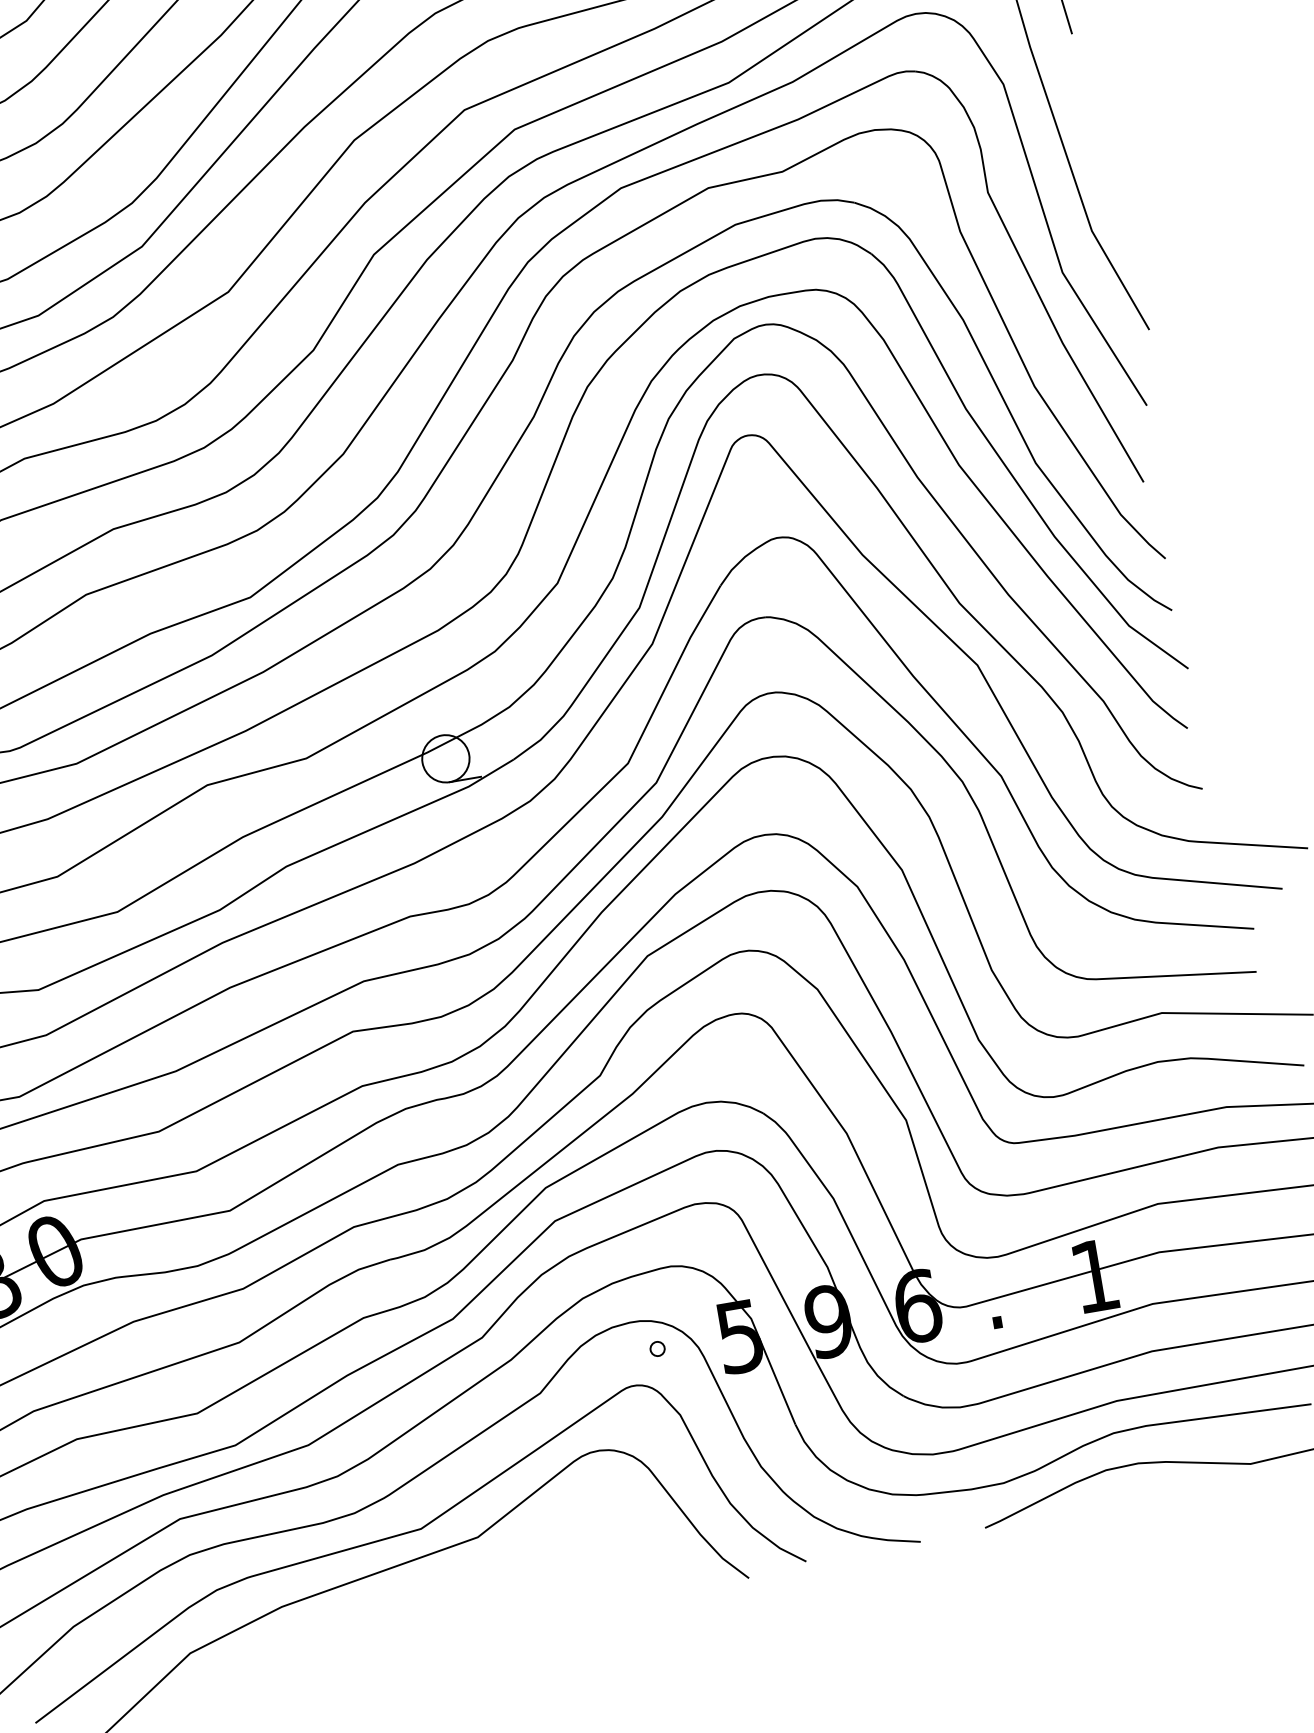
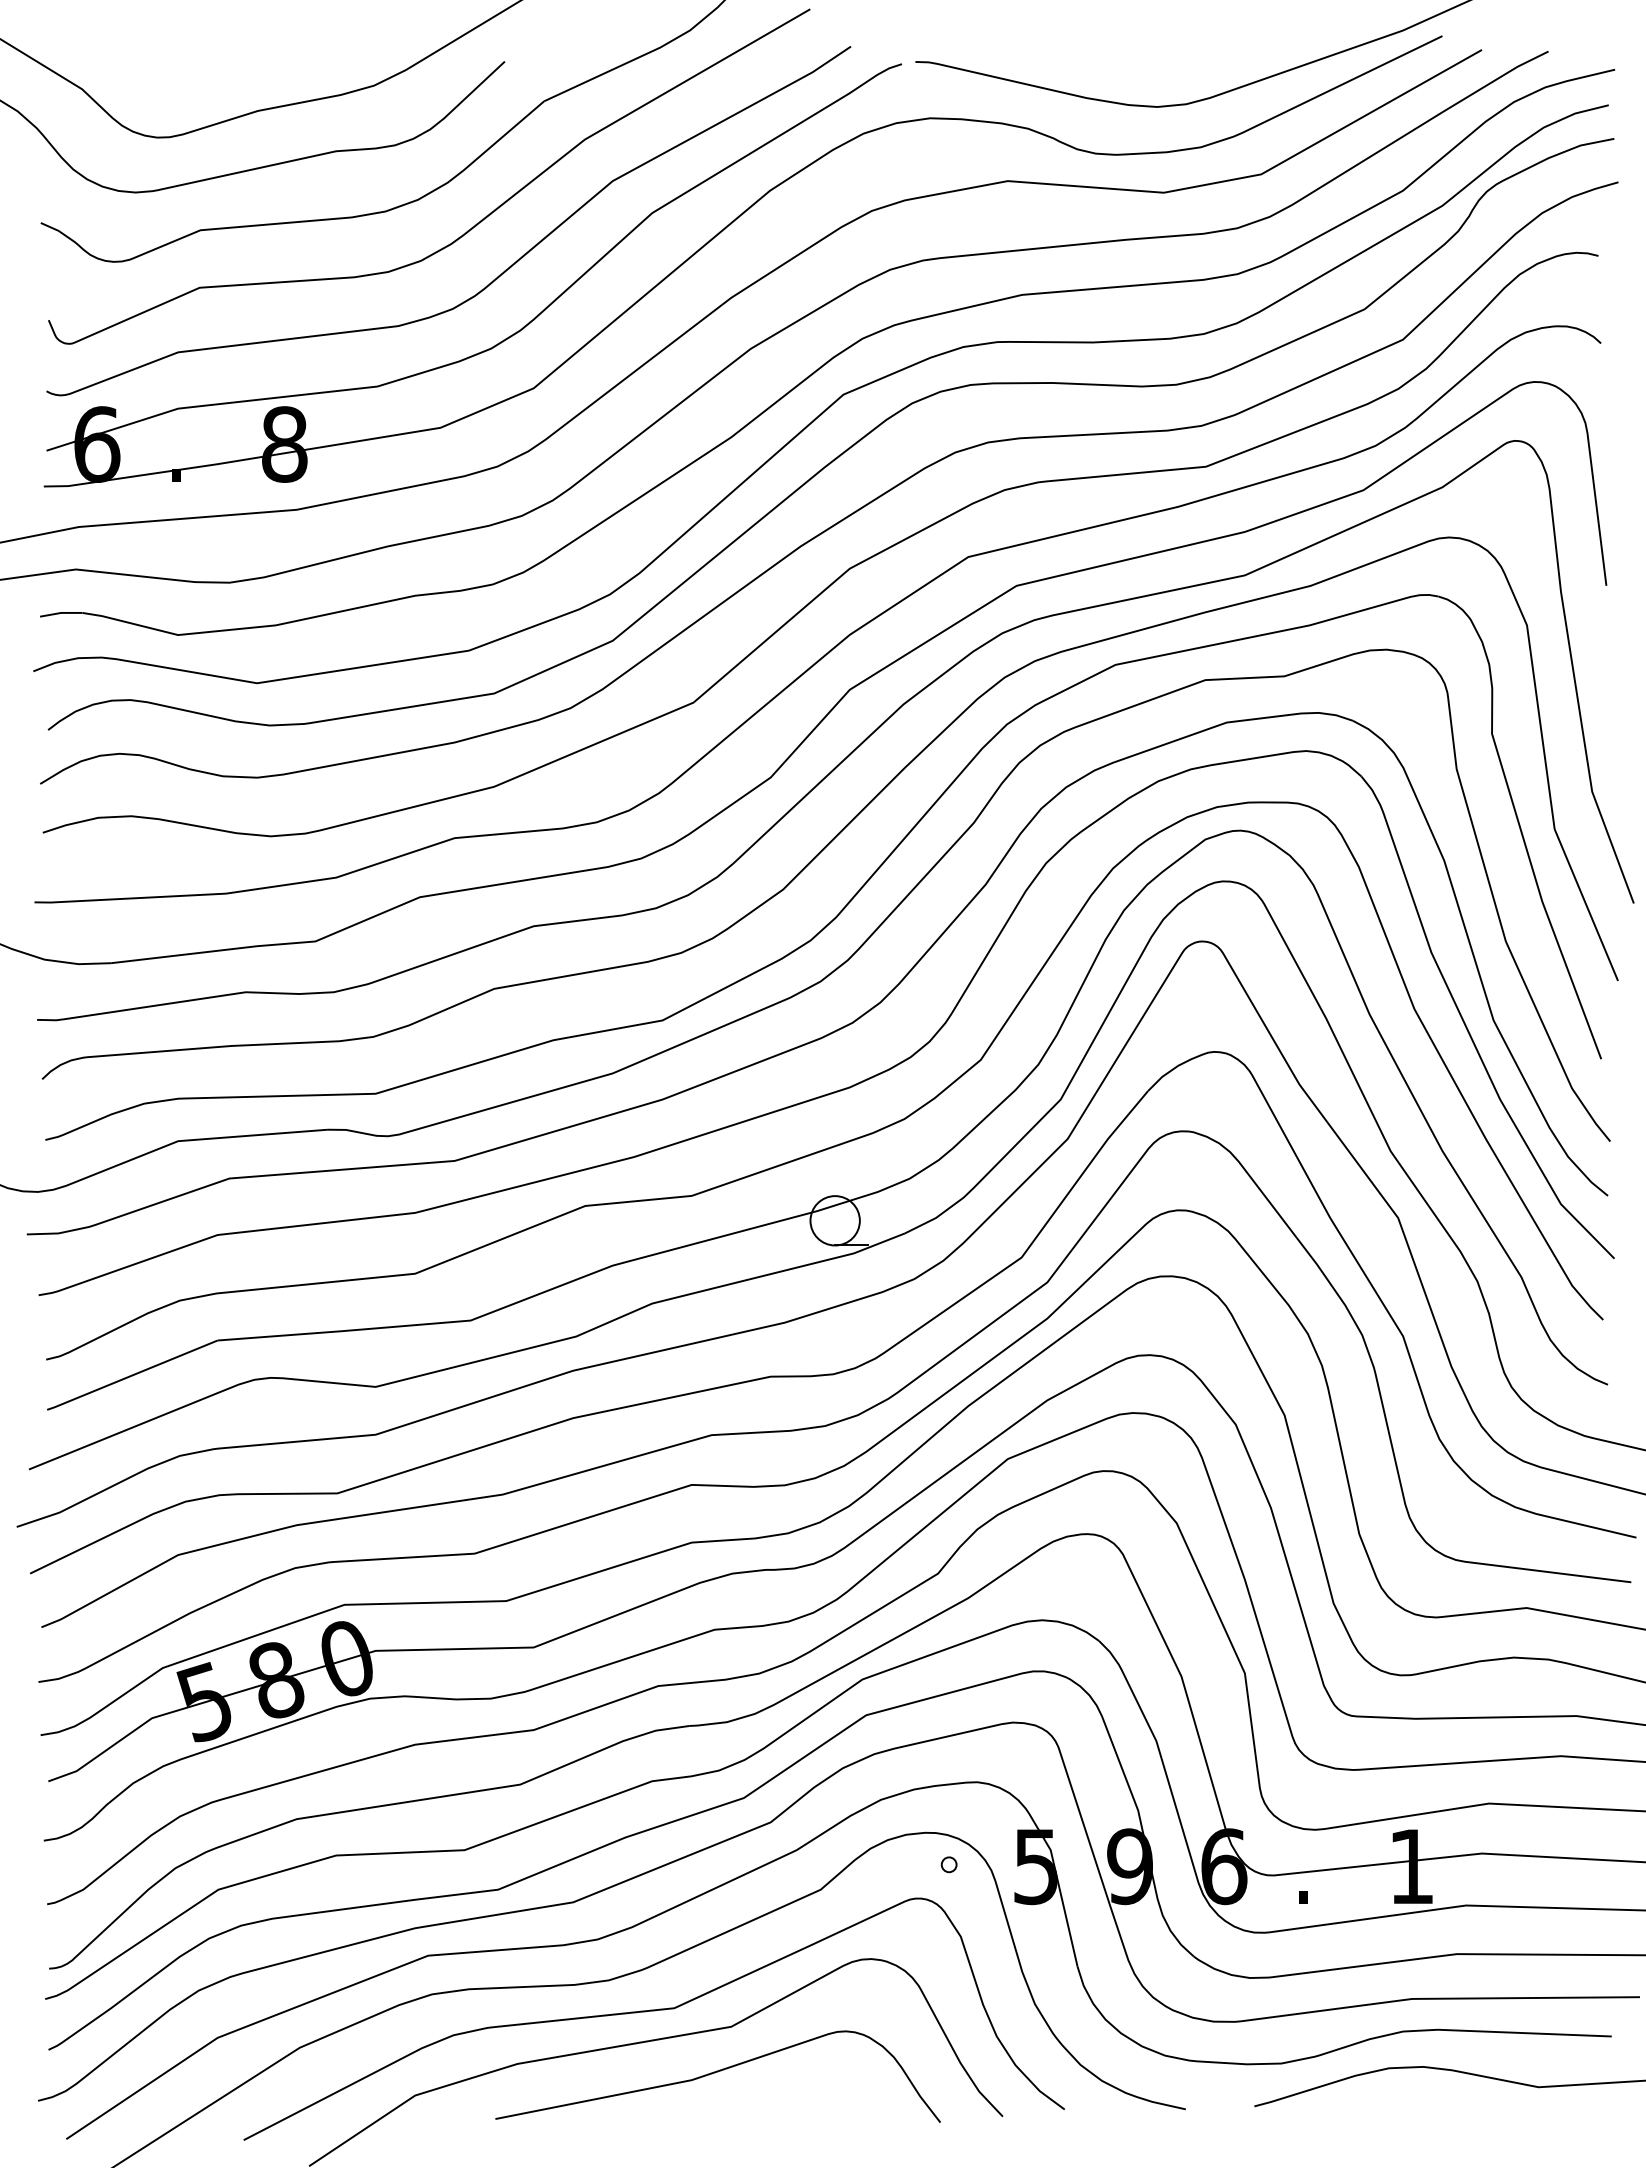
curve: (470, 1583) -> (715, 2073), added

